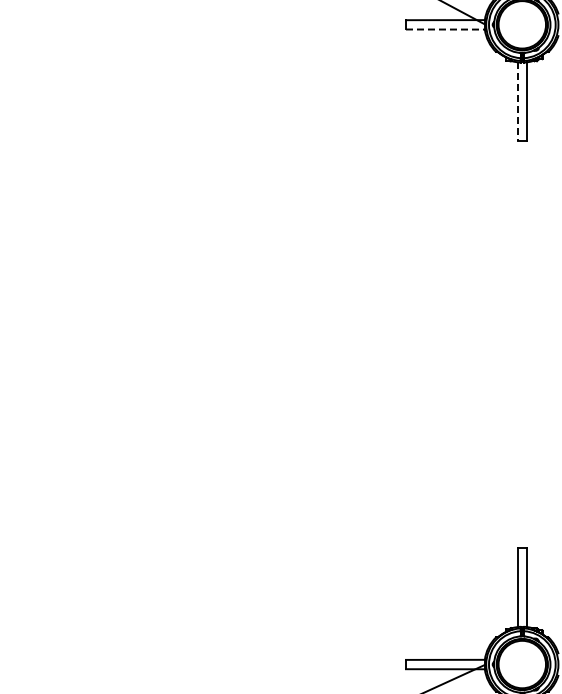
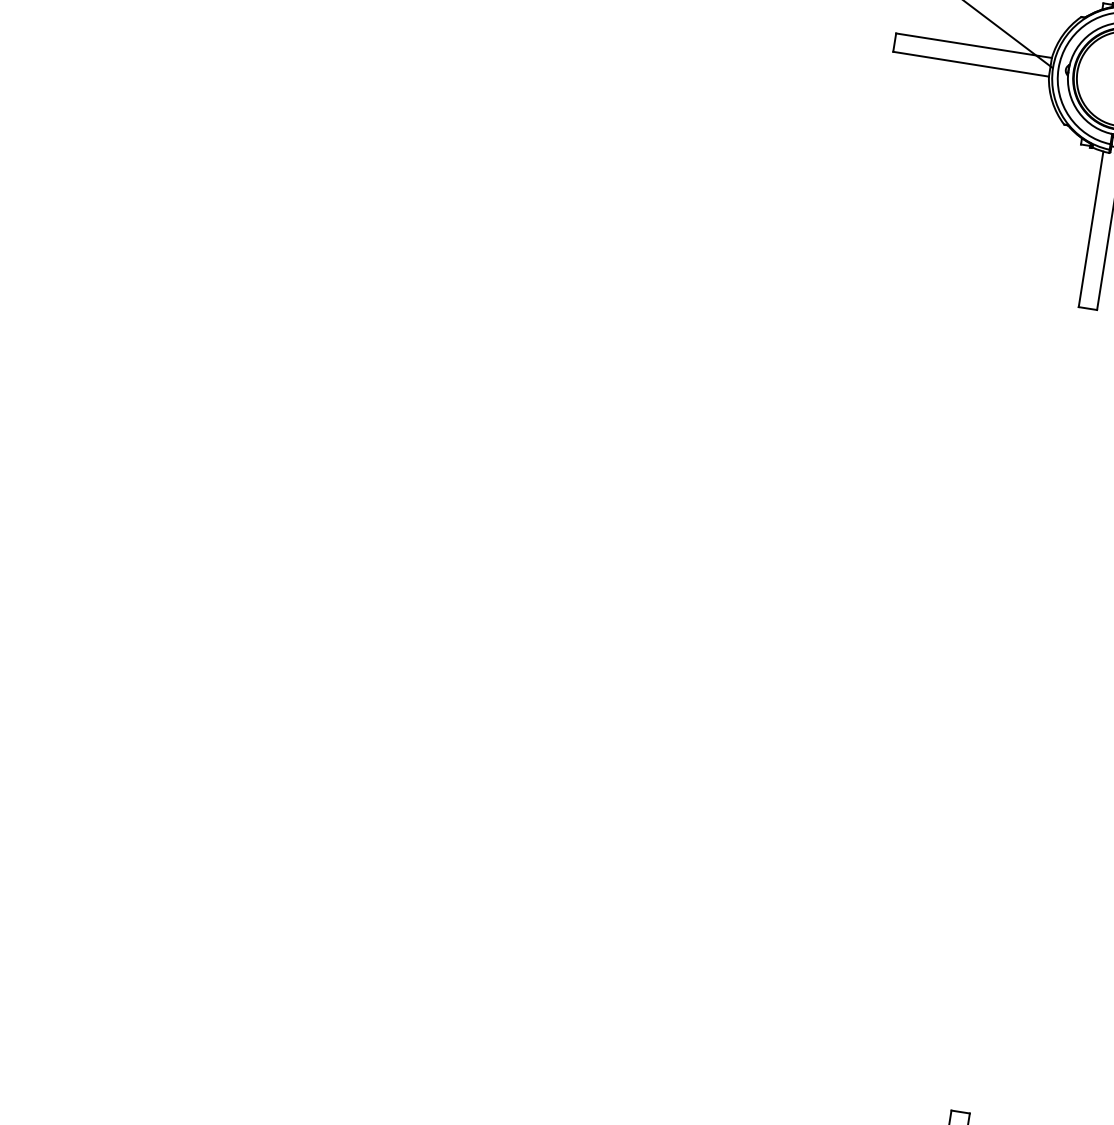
line: (445, 29) -> (971, 64), dashed -> solid
line: (517, 102) -> (1090, 230), dashed -> solid

